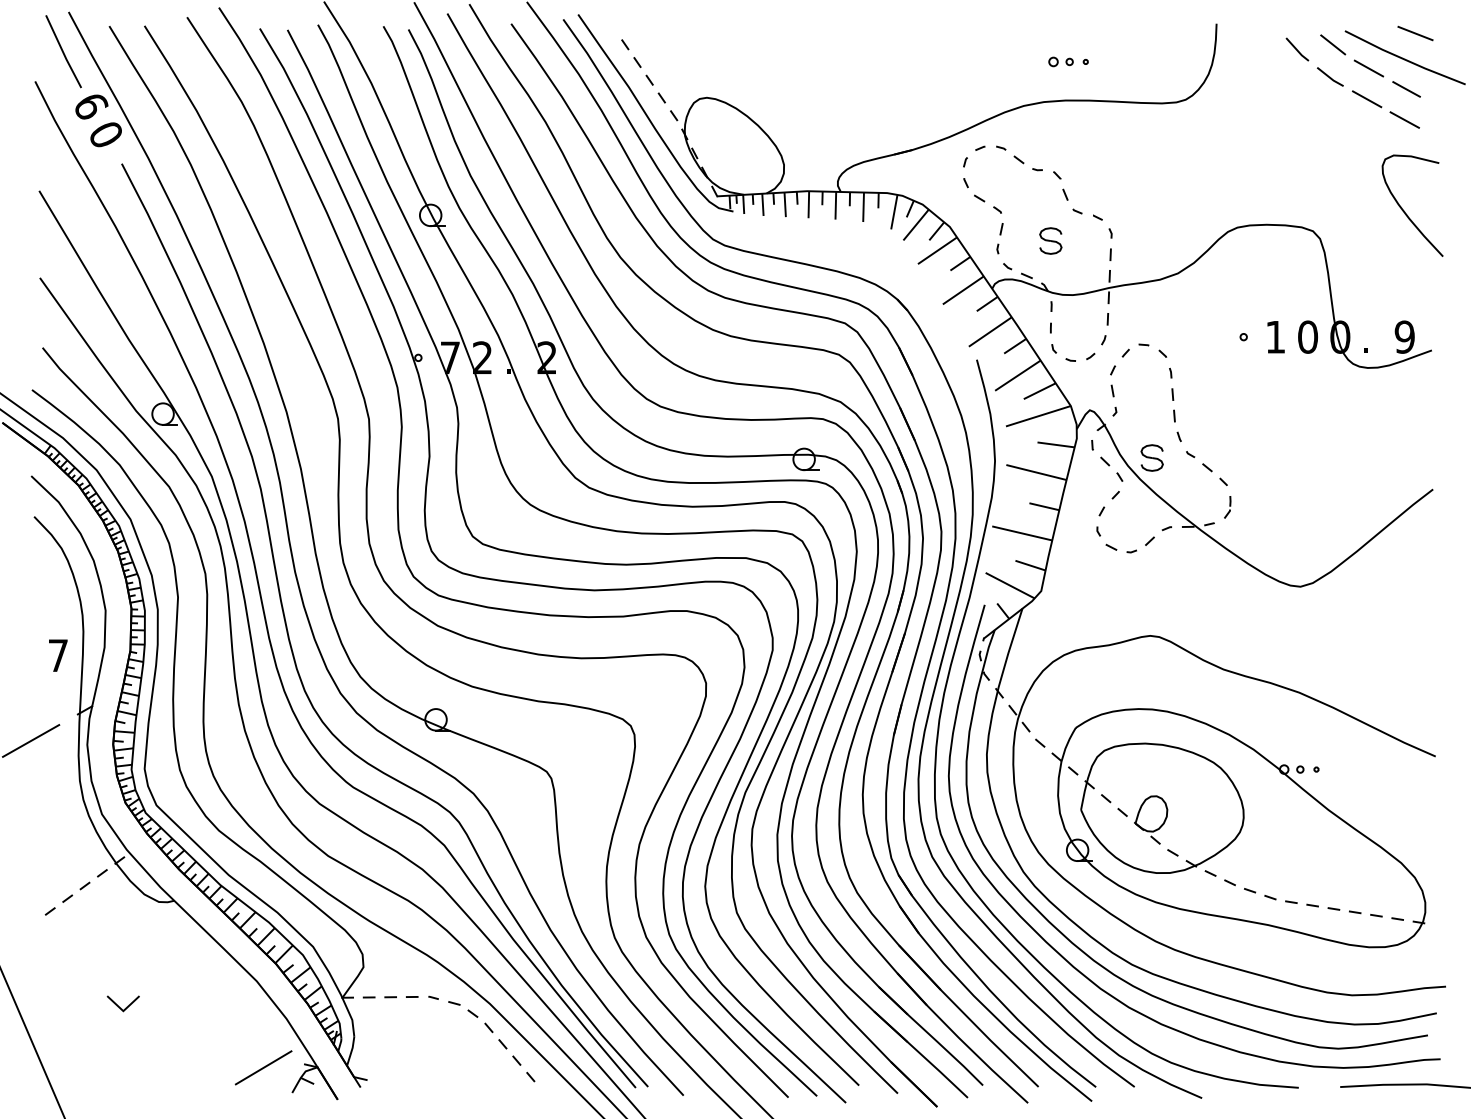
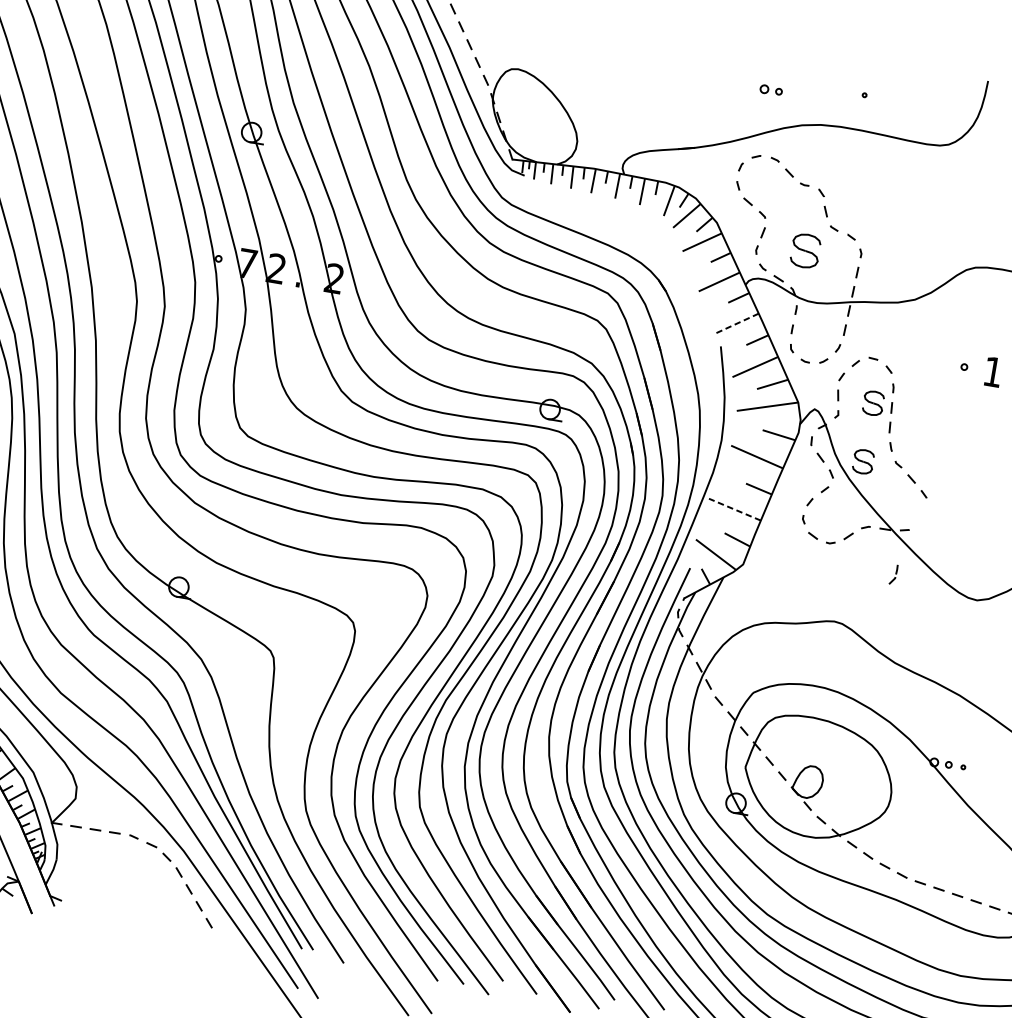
part: (1060, 61) -> (770, 89), moved
part: (1050, 240) -> (805, 250), size x1.4
line: (990, 332) -> (737, 324), solid -> dashed
part: (1151, 392) -> (872, 402), added
part: (1227, 507) -> (893, 574), moved
line: (1022, 533) -> (735, 509), solid -> dashed

